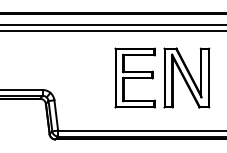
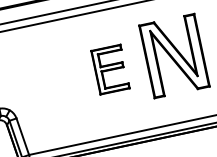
part: (134, 77) -> (109, 69), size x0.6

